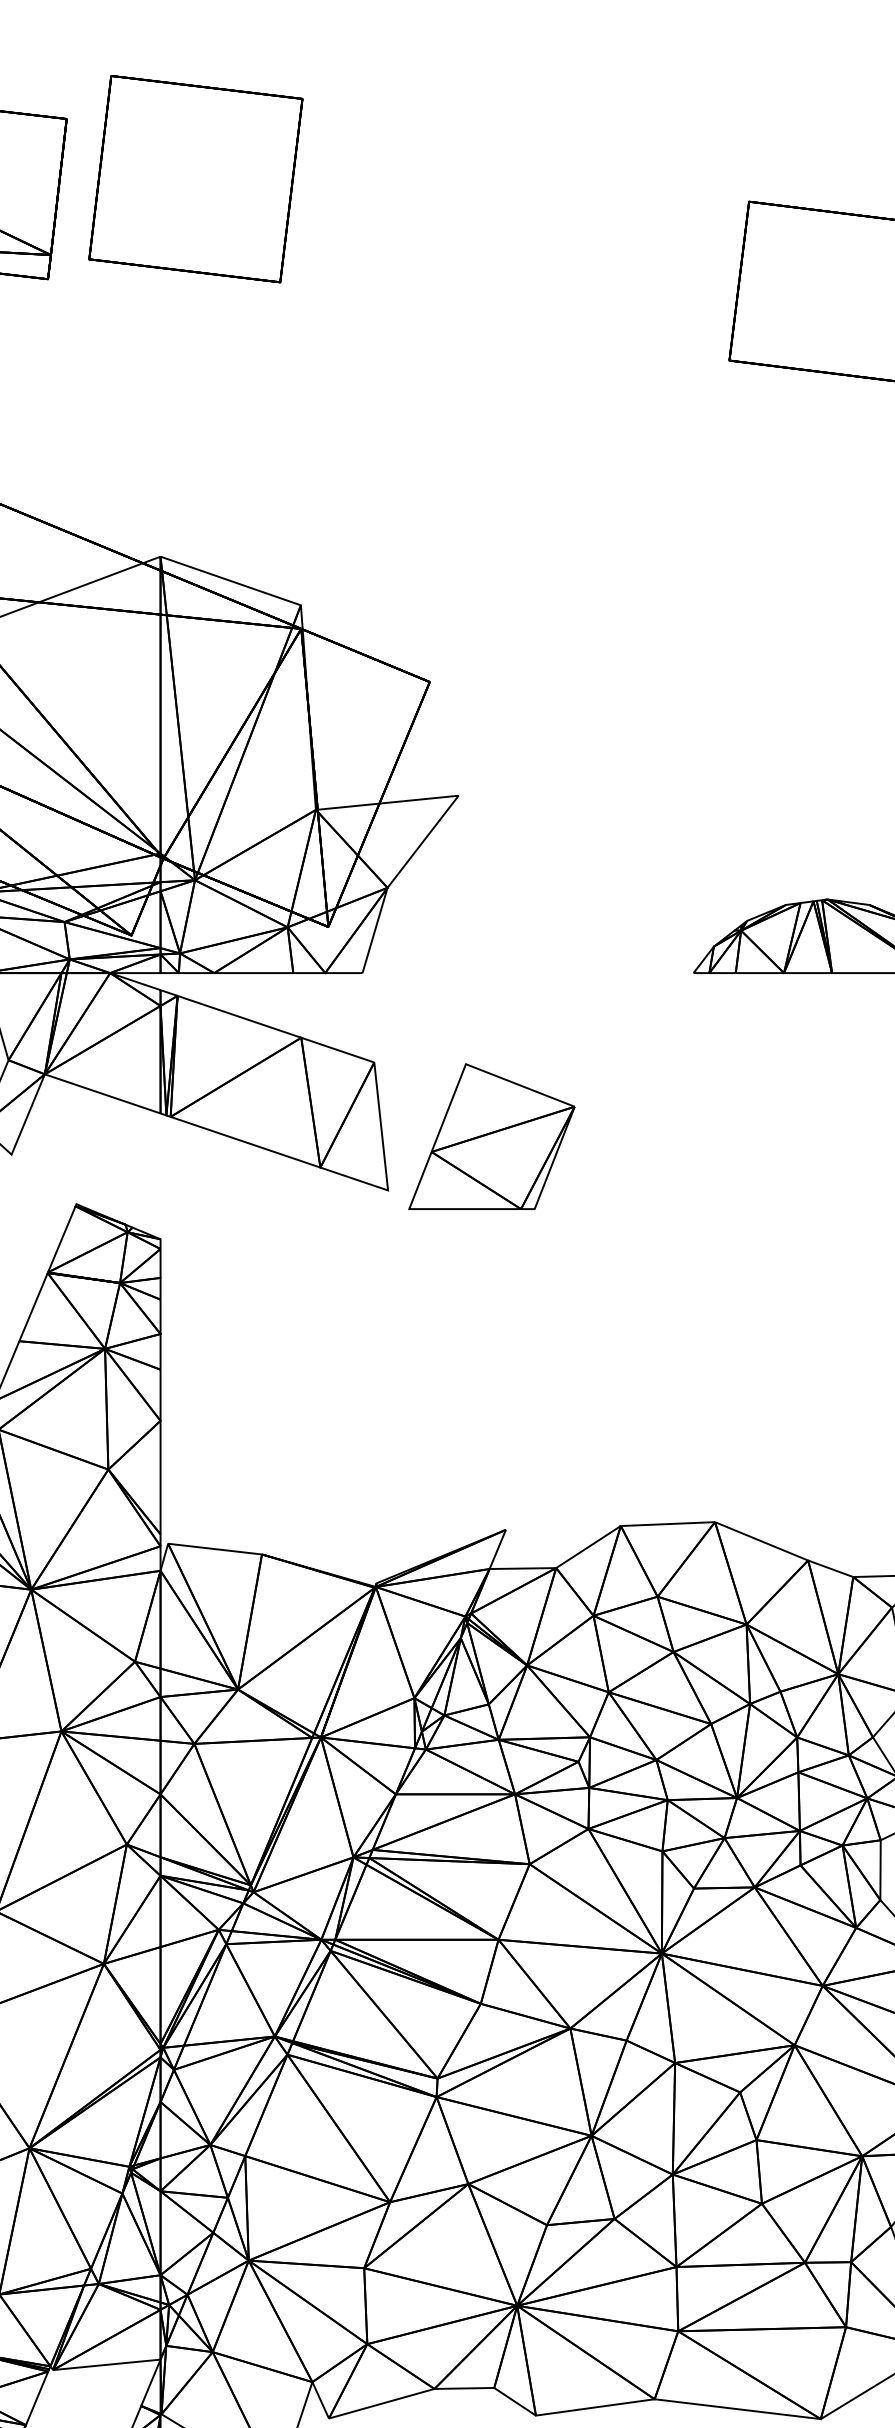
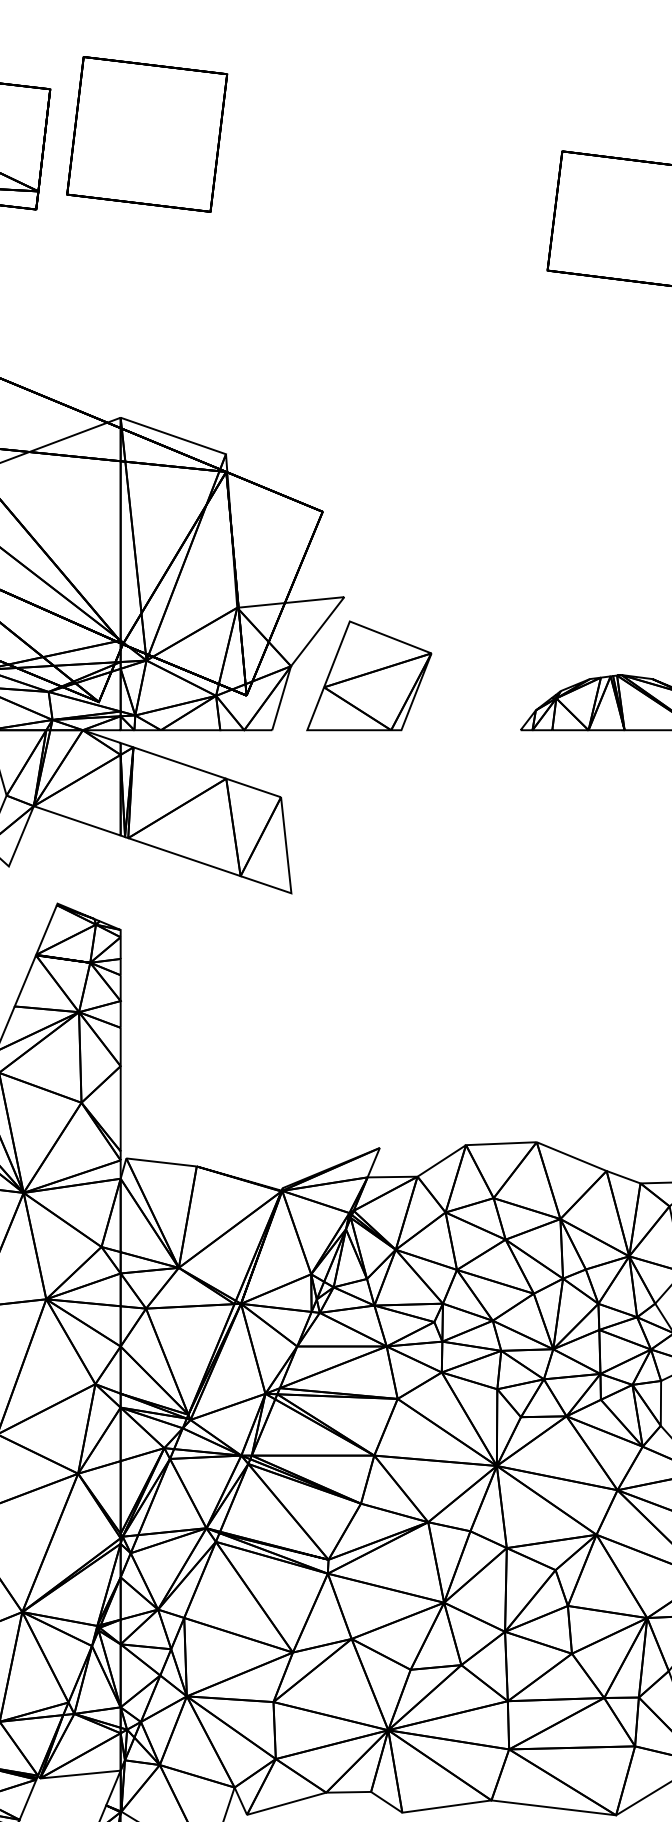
part: (491, 1136) -> (369, 675), moved

